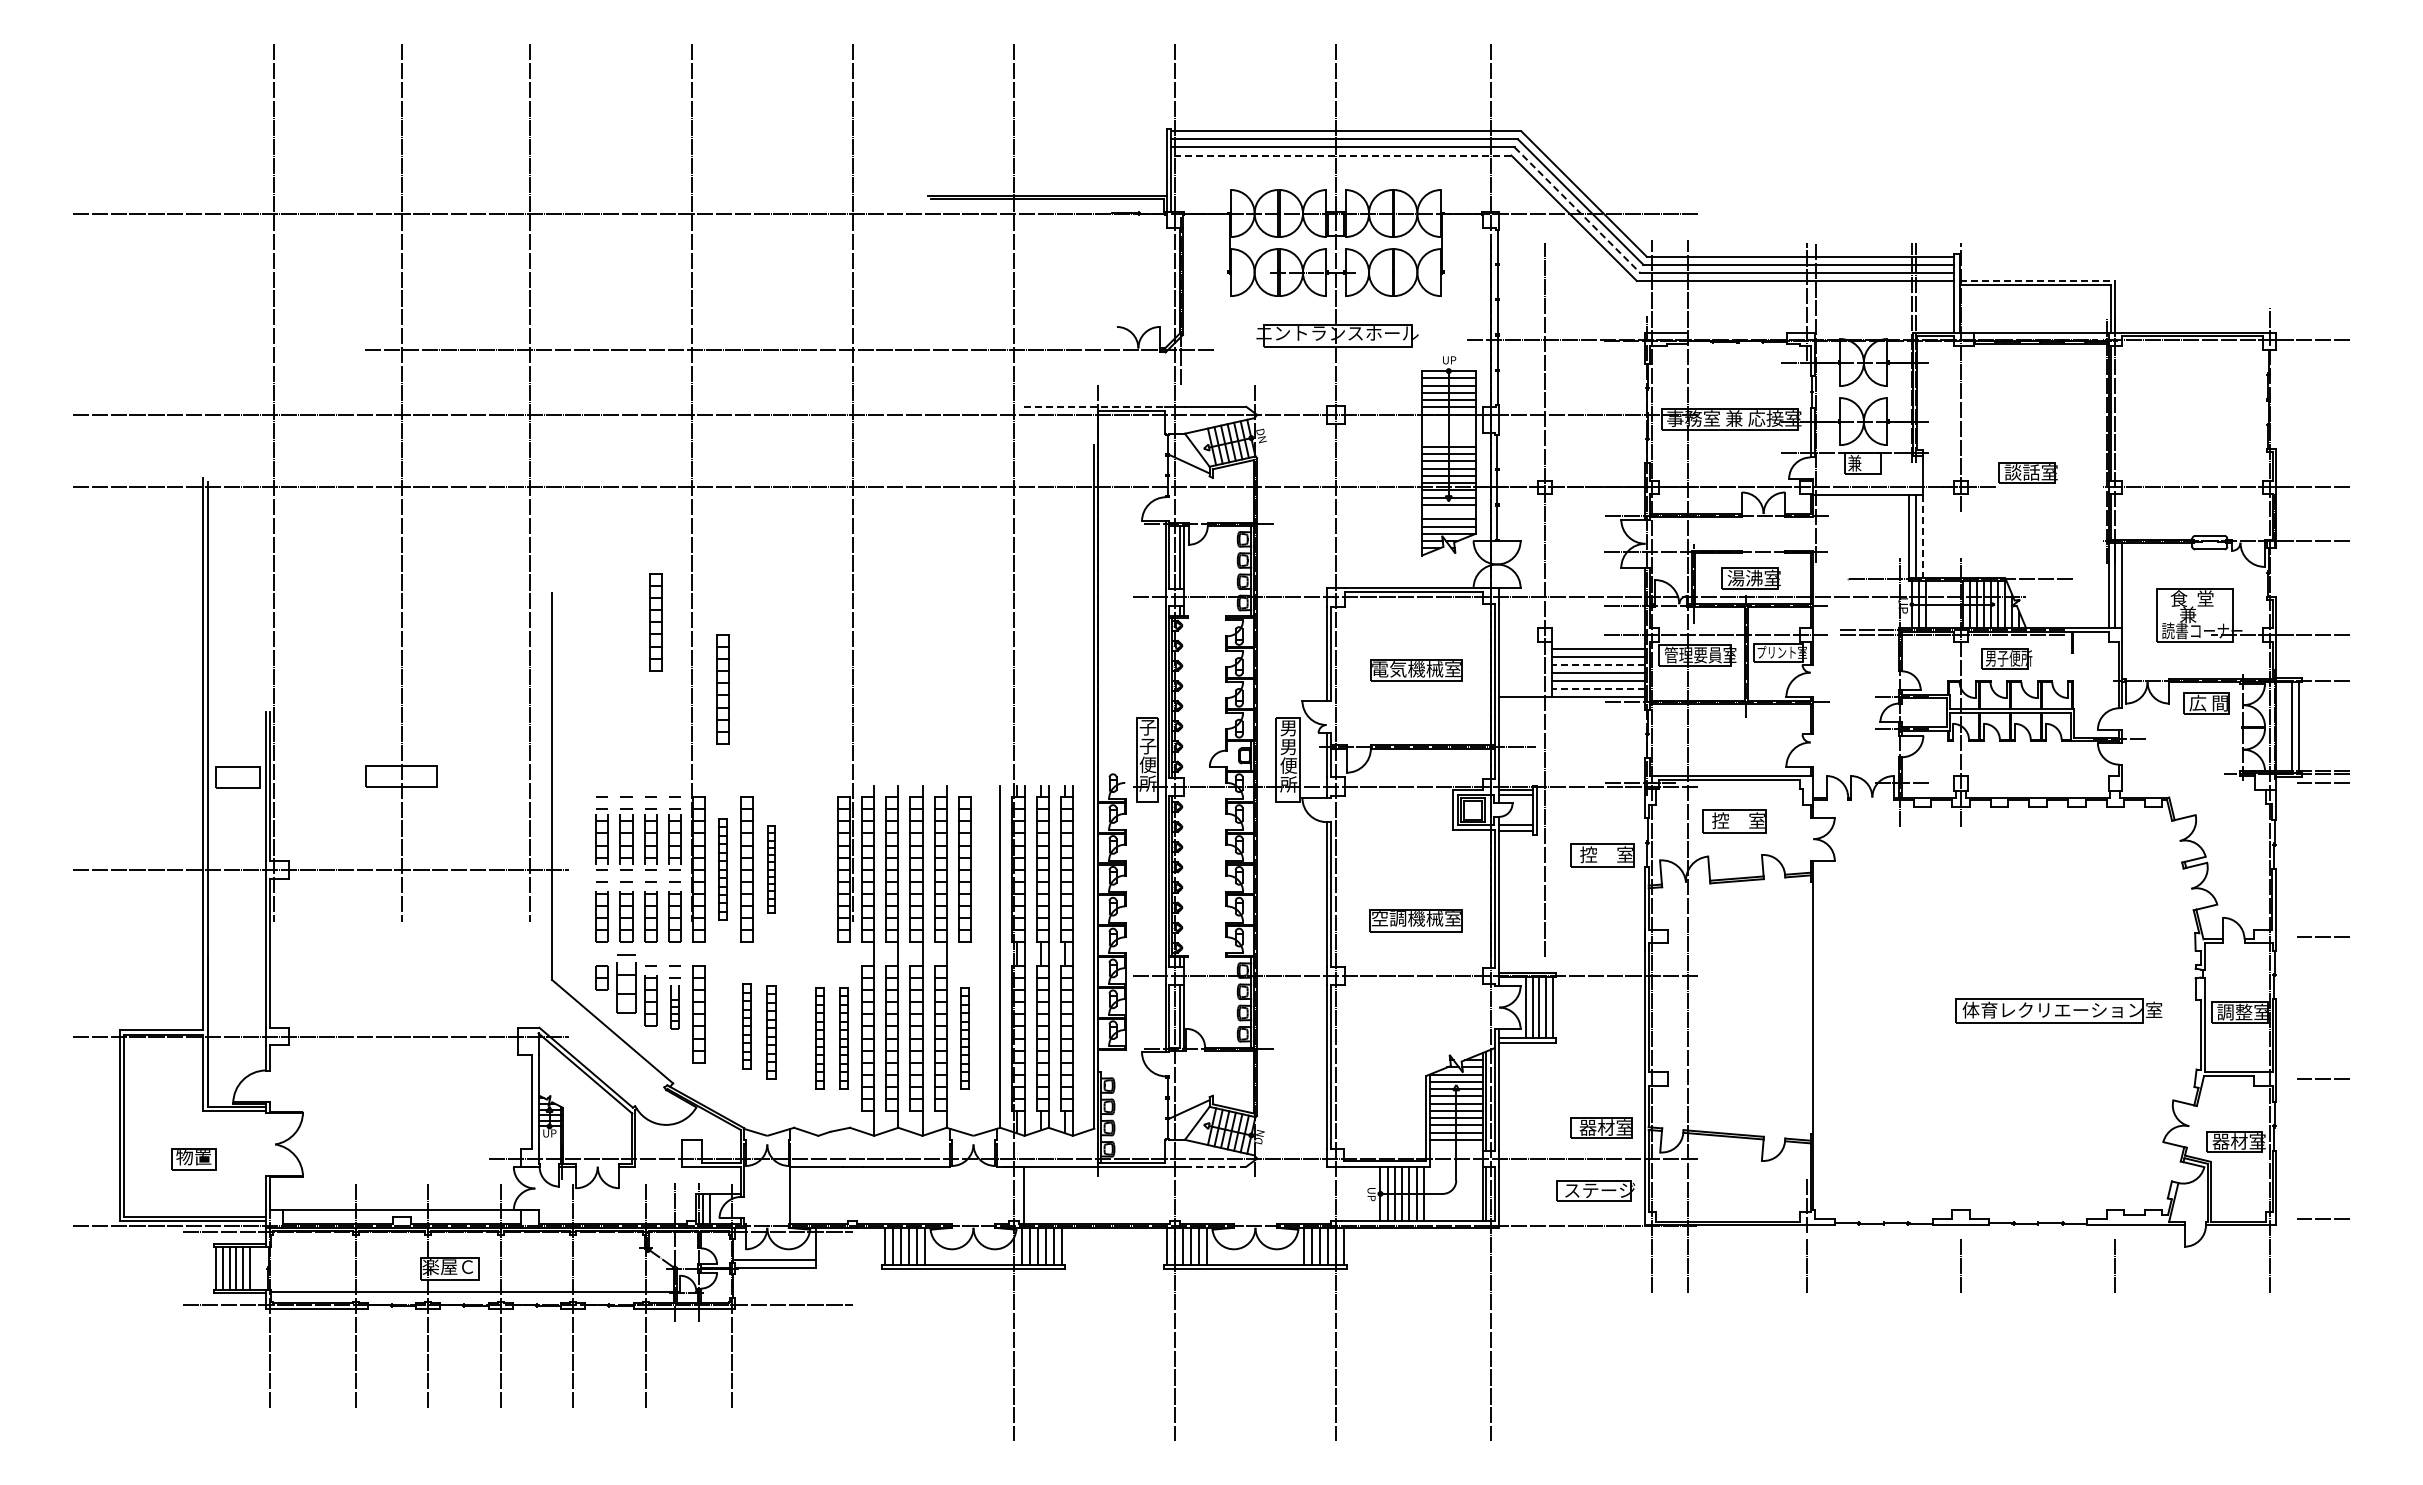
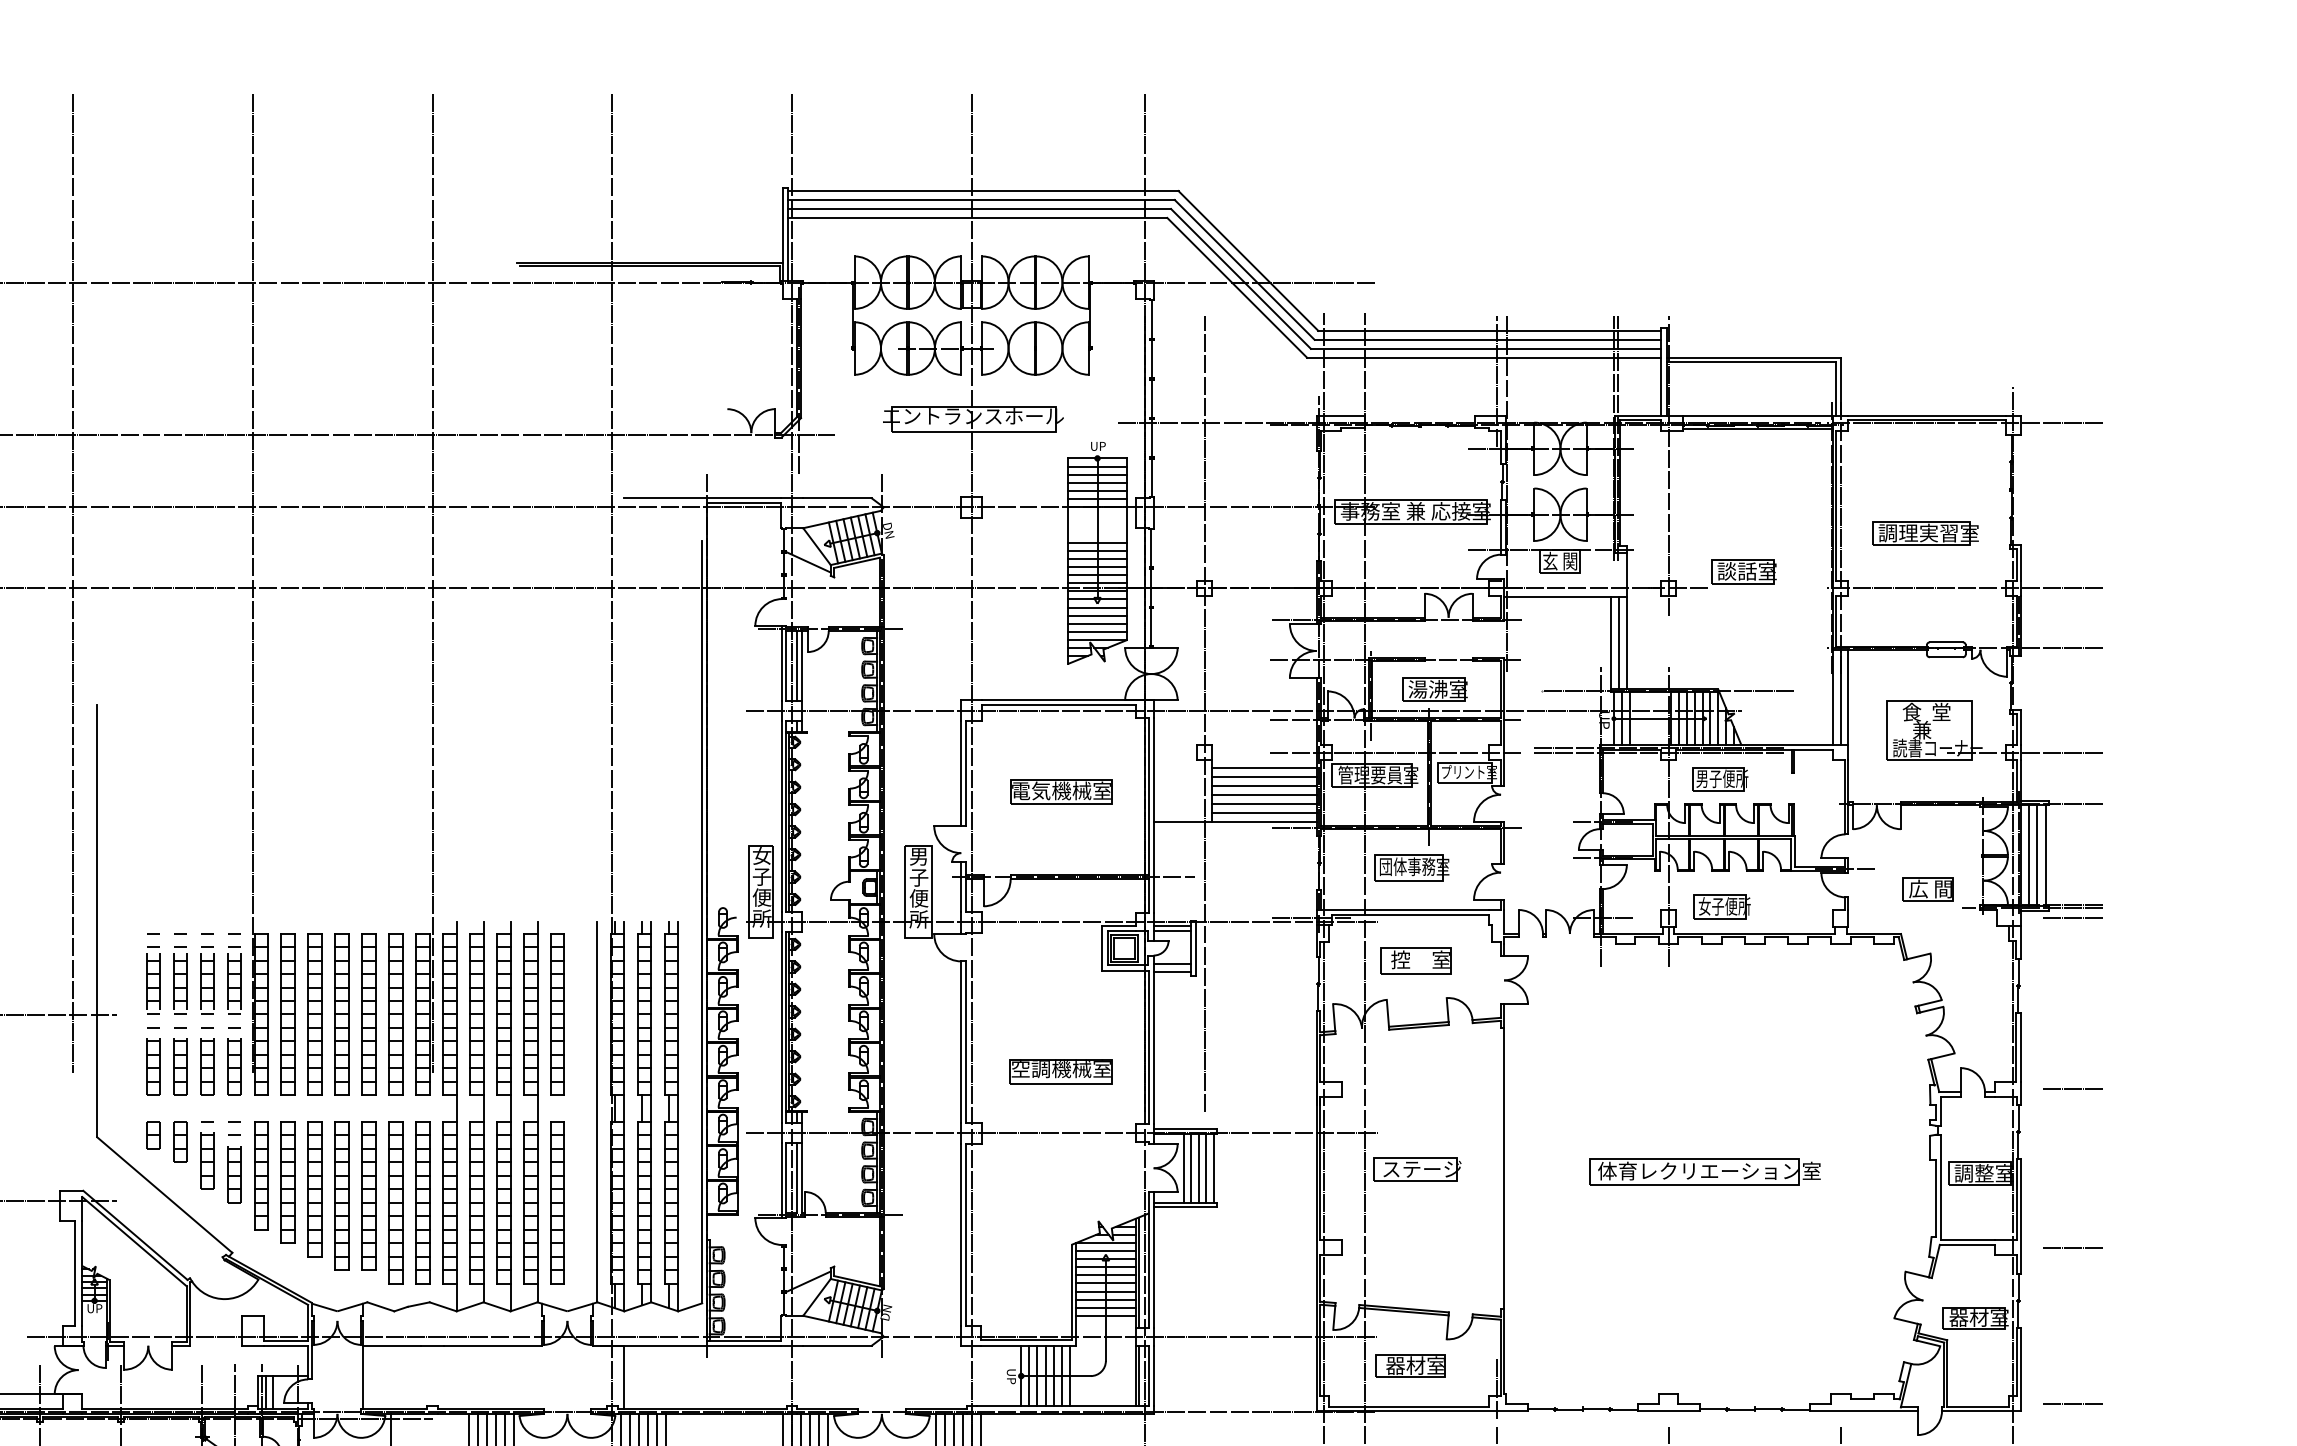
line: (1340, 155) -> (976, 217), dashed -> solid
line: (1577, 210) -> (1241, 279), dashed -> solid
line: (2037, 280) -> (1754, 357), dashed -> solid
line: (1094, 406) -> (702, 497), dashed -> solid
part: (2190, 438) -> (1924, 533), added
text: (1863, 462) -> (1560, 560), 兼 -> 玄 関
line: (1448, 512) -> (1097, 616), added
line: (1923, 537) -> (1626, 643), dashed -> solid
part: (655, 622) -> (212, 738), removed
line: (1598, 664) -> (1264, 785), dashed -> solid
line: (1598, 688) -> (1264, 812), dashed -> solid
part: (722, 689) -> (287, 1182), moved
part: (2206, 703) -> (1928, 889), moved
text: (1147, 727) -> (761, 855), 子 -> 女
line: (2283, 727) -> (2028, 855), added
part: (1730, 738) -> (1411, 868), added
text: (1288, 747) -> (918, 878), 男 -> 子
part: (2008, 773) -> (1721, 907), added
part: (1602, 855) -> (1268, 998), removed
part: (722, 869) -> (287, 1014), size x1.43
part: (771, 869) -> (342, 1014), size x1.67
part: (795, 869) -> (368, 1014), added
part: (819, 869) -> (395, 1014), added
part: (626, 983) -> (180, 1141), size x0.62
part: (2058, 1010) -> (1705, 1171), moved
part: (674, 1013) -> (233, 1174), size x1.67
part: (746, 1026) -> (314, 1189), size x1.43
part: (771, 1032) -> (342, 1196), size x1.43
part: (795, 1032) -> (368, 1196), added
part: (819, 1038) -> (395, 1202), size x1.43
part: (843, 1038) -> (422, 1202), size x1.43
part: (964, 1038) -> (557, 1202), size x1.43
part: (1601, 1127) -> (1410, 1365), moved
line: (1215, 1166) -> (837, 1345), dashed -> solid
part: (1595, 1190) -> (1417, 1169), moved

